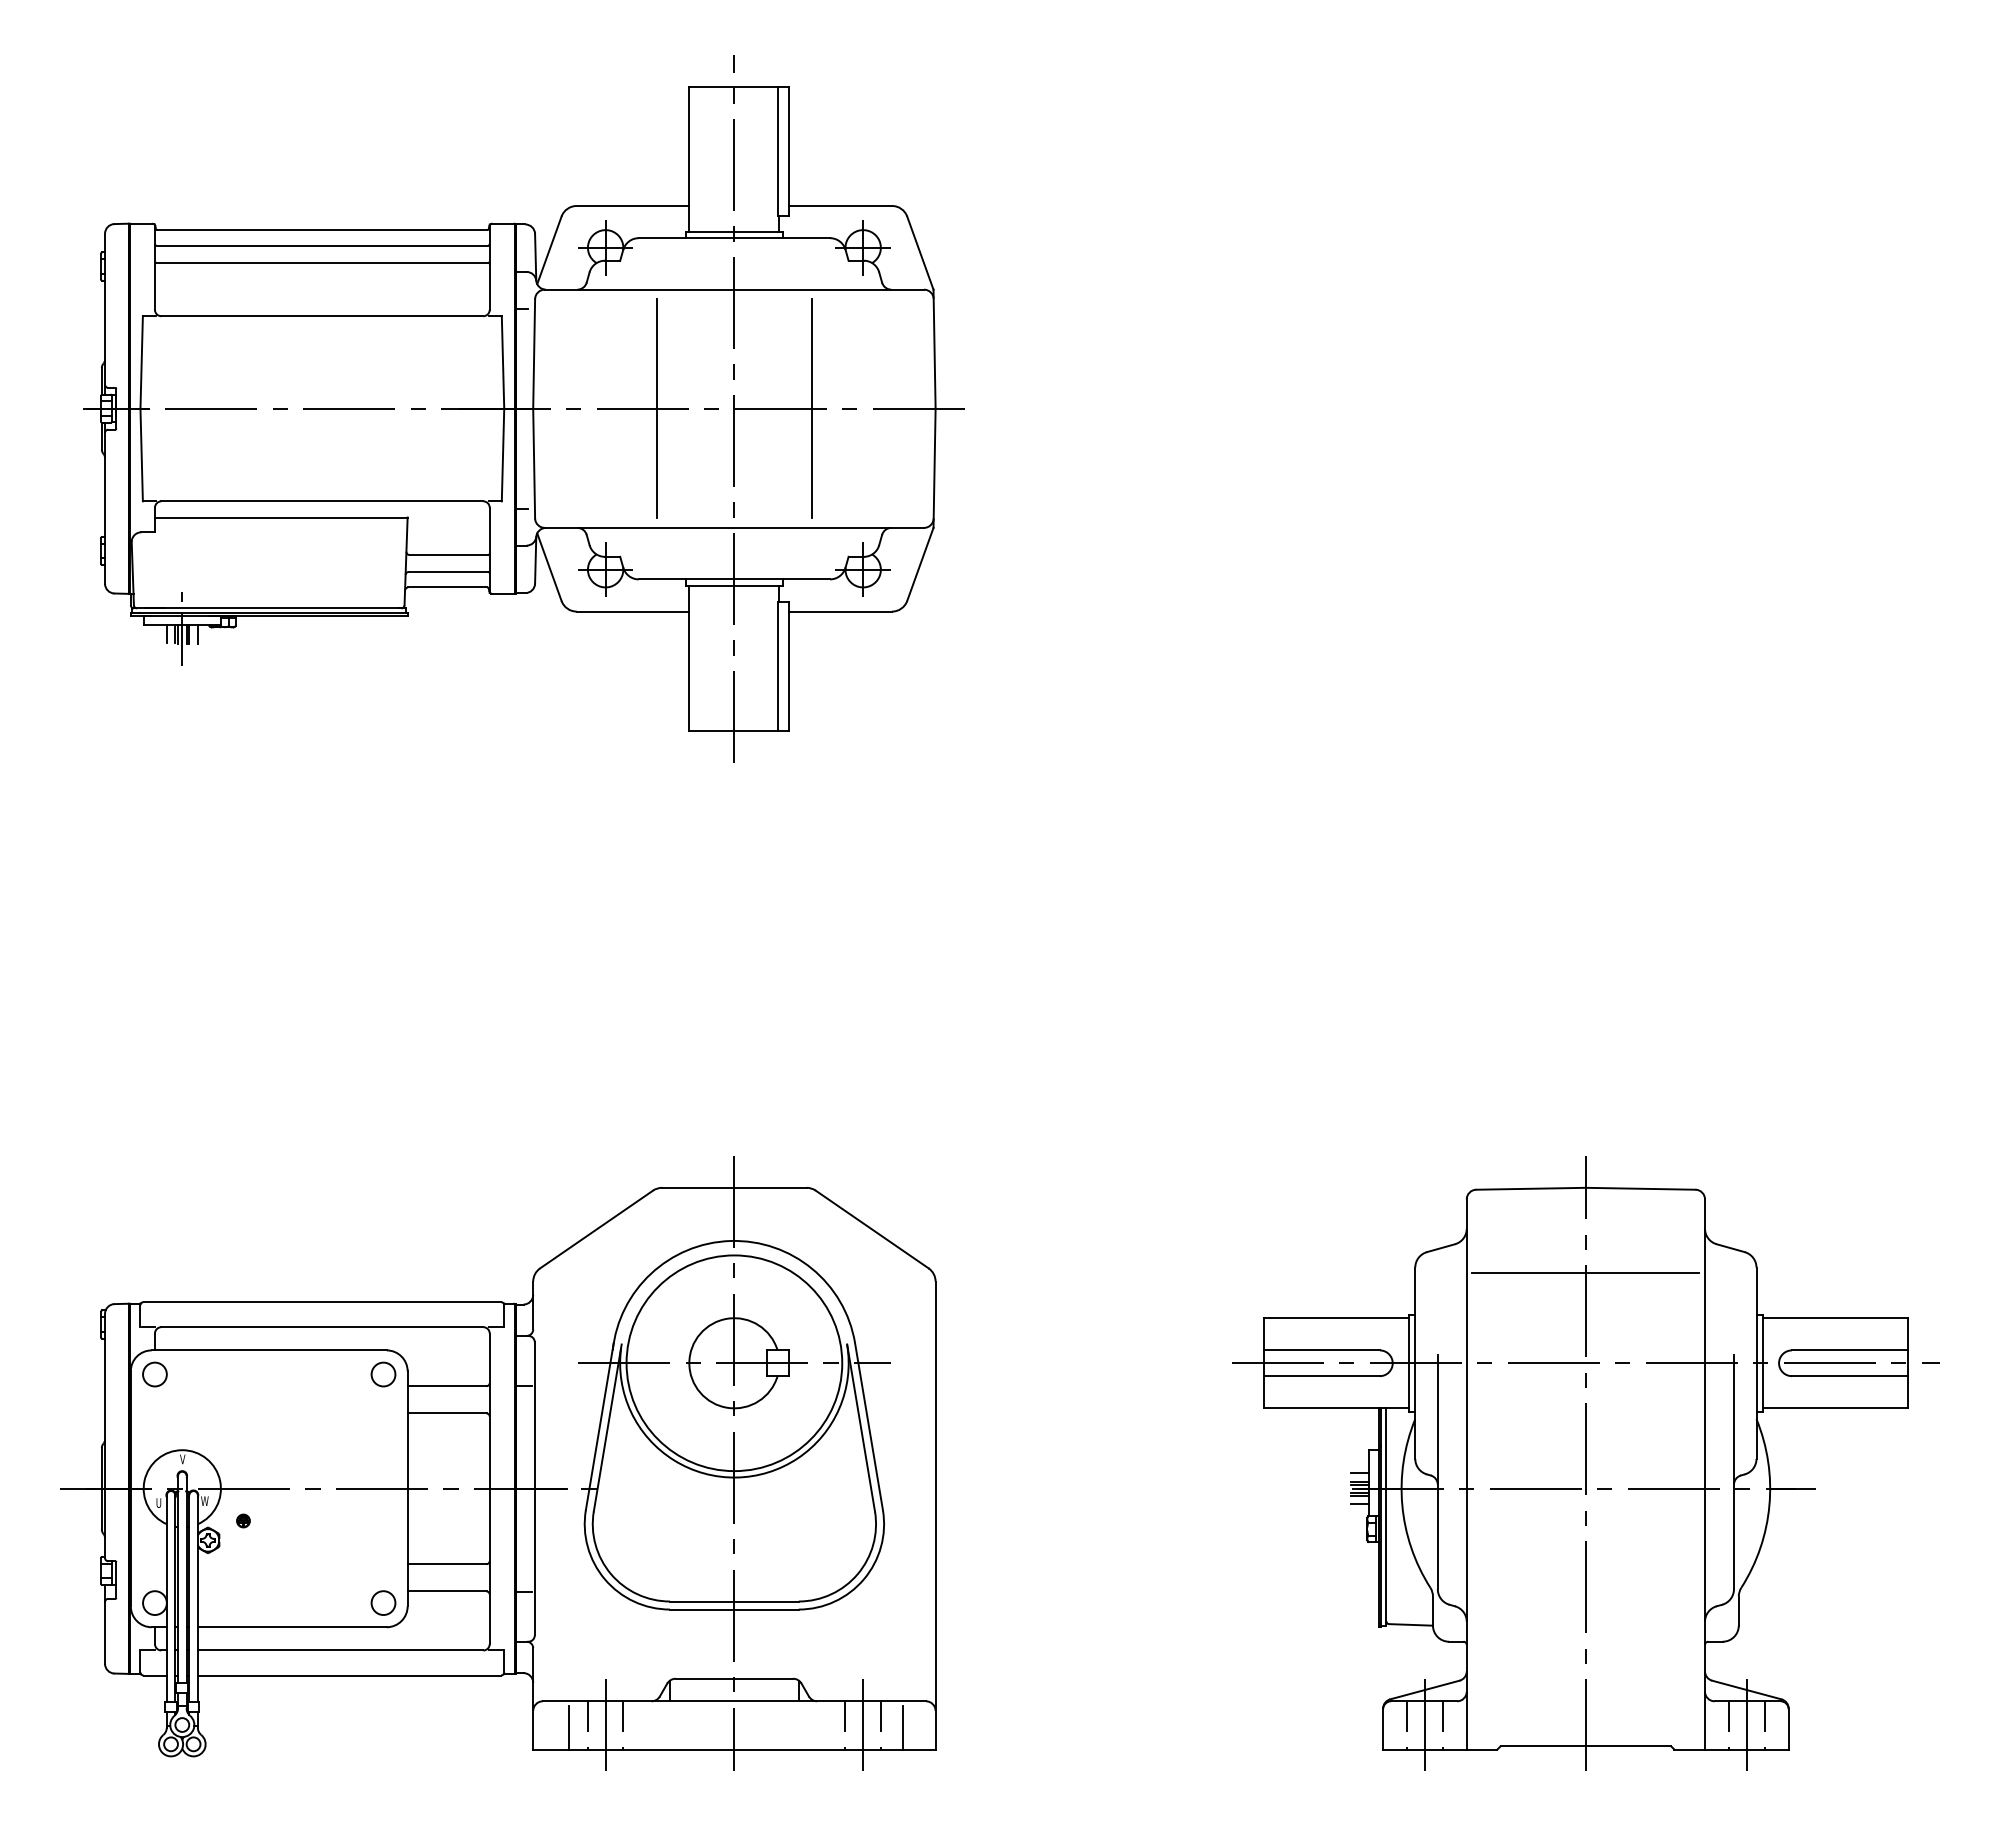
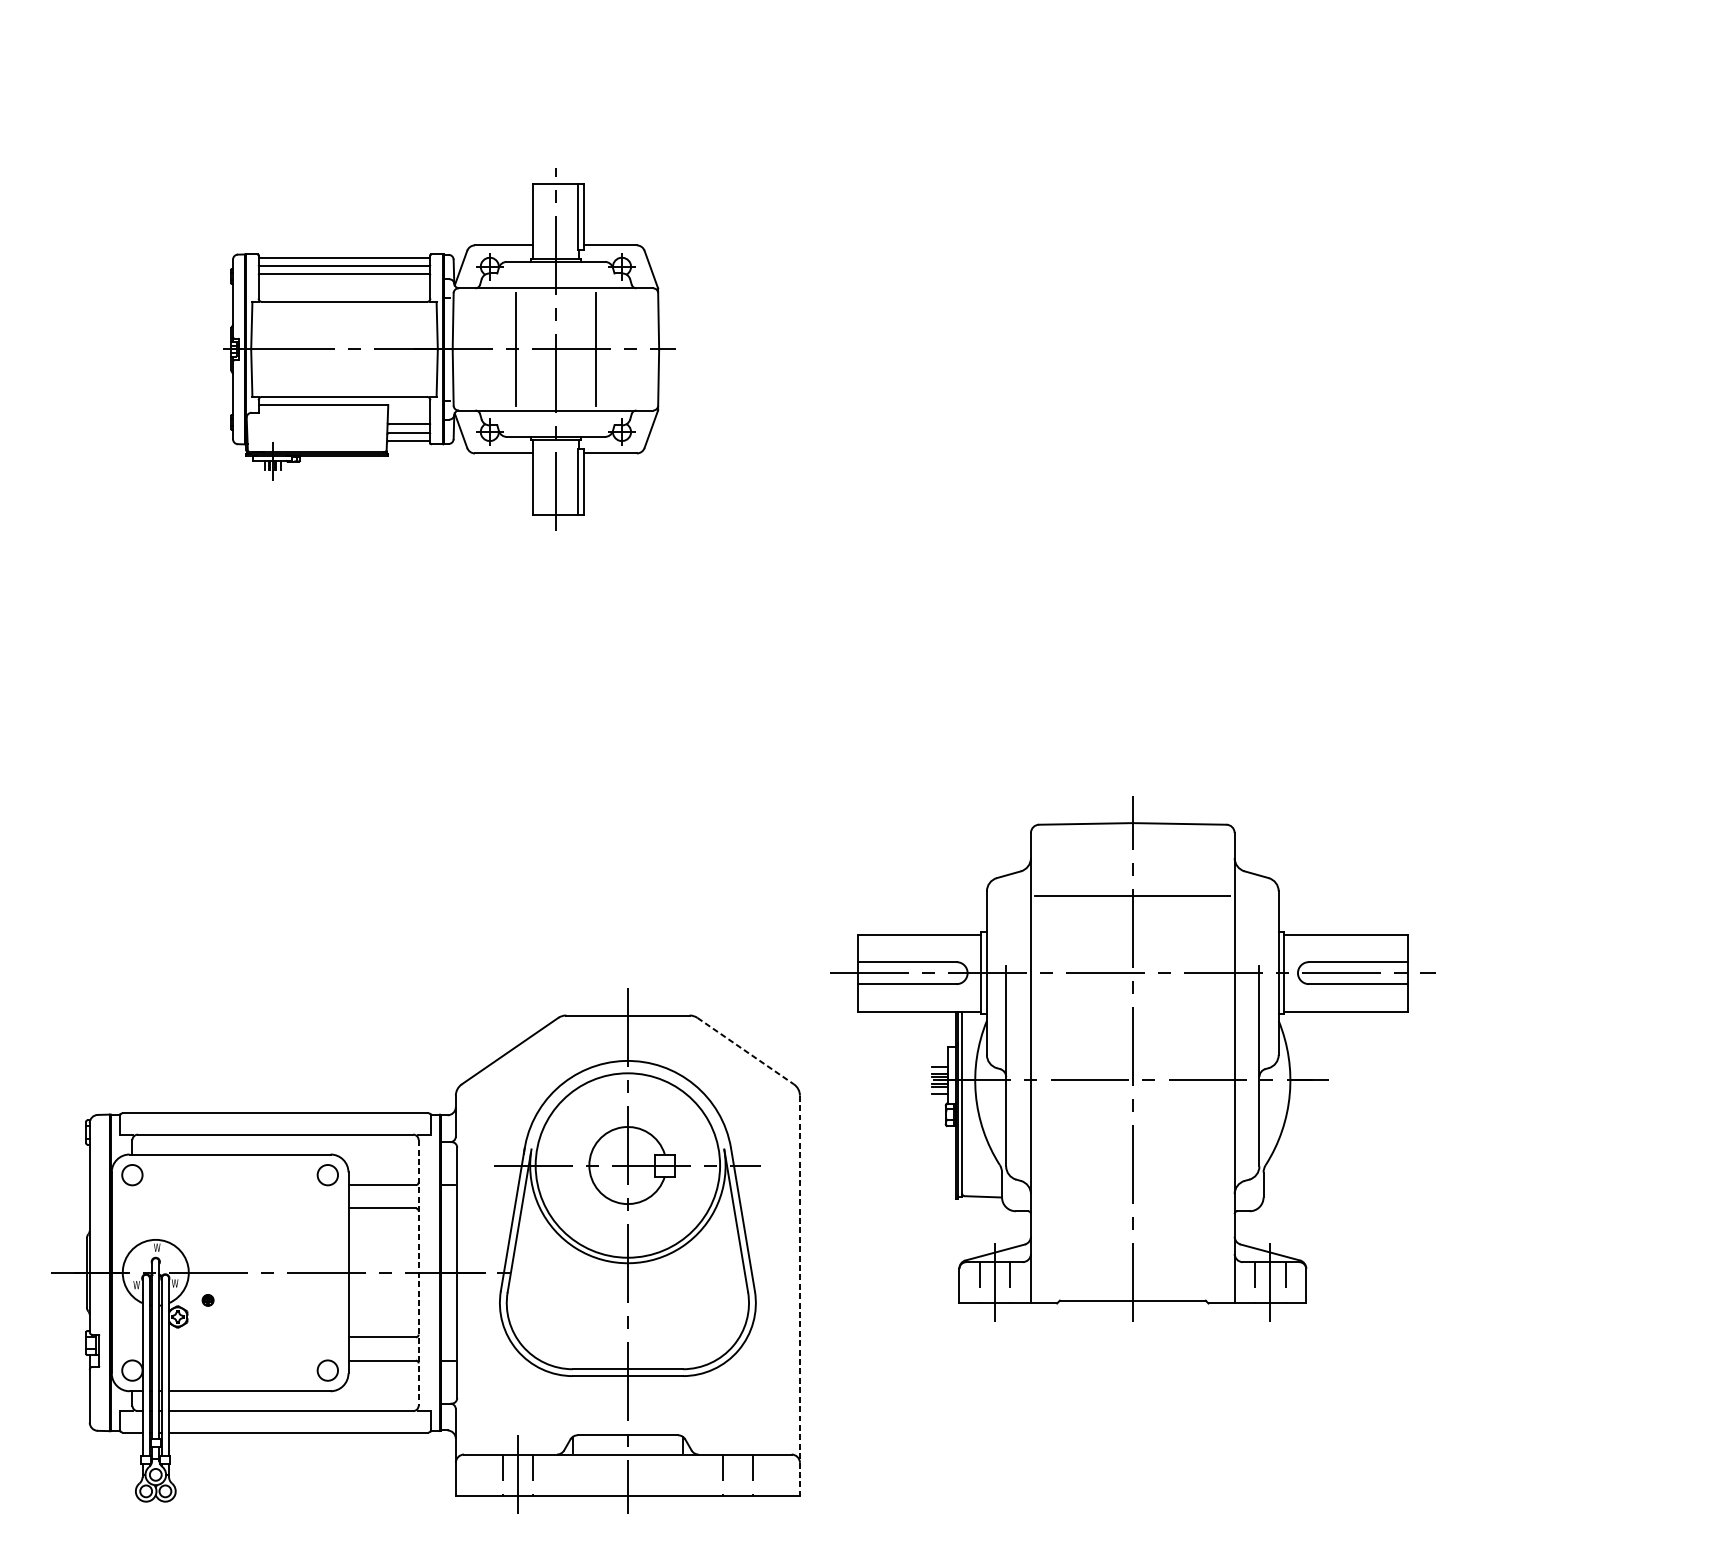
part: (523, 408) -> (447, 349), size x0.6
line: (872, 1229) -> (745, 1051), solid -> dashed
text: (183, 1459) -> (156, 1247), V -> W
part: (1585, 1463) -> (1132, 1058), moved
line: (489, 1489) -> (418, 1273), solid -> dashed
text: (159, 1502) -> (136, 1284), U -> W
line: (935, 1515) -> (799, 1295), solid -> dashed
line: (863, 1725) -> (738, 1475), removed
line: (568, 1727) -> (486, 1476), removed
line: (903, 1727) -> (772, 1476), removed

